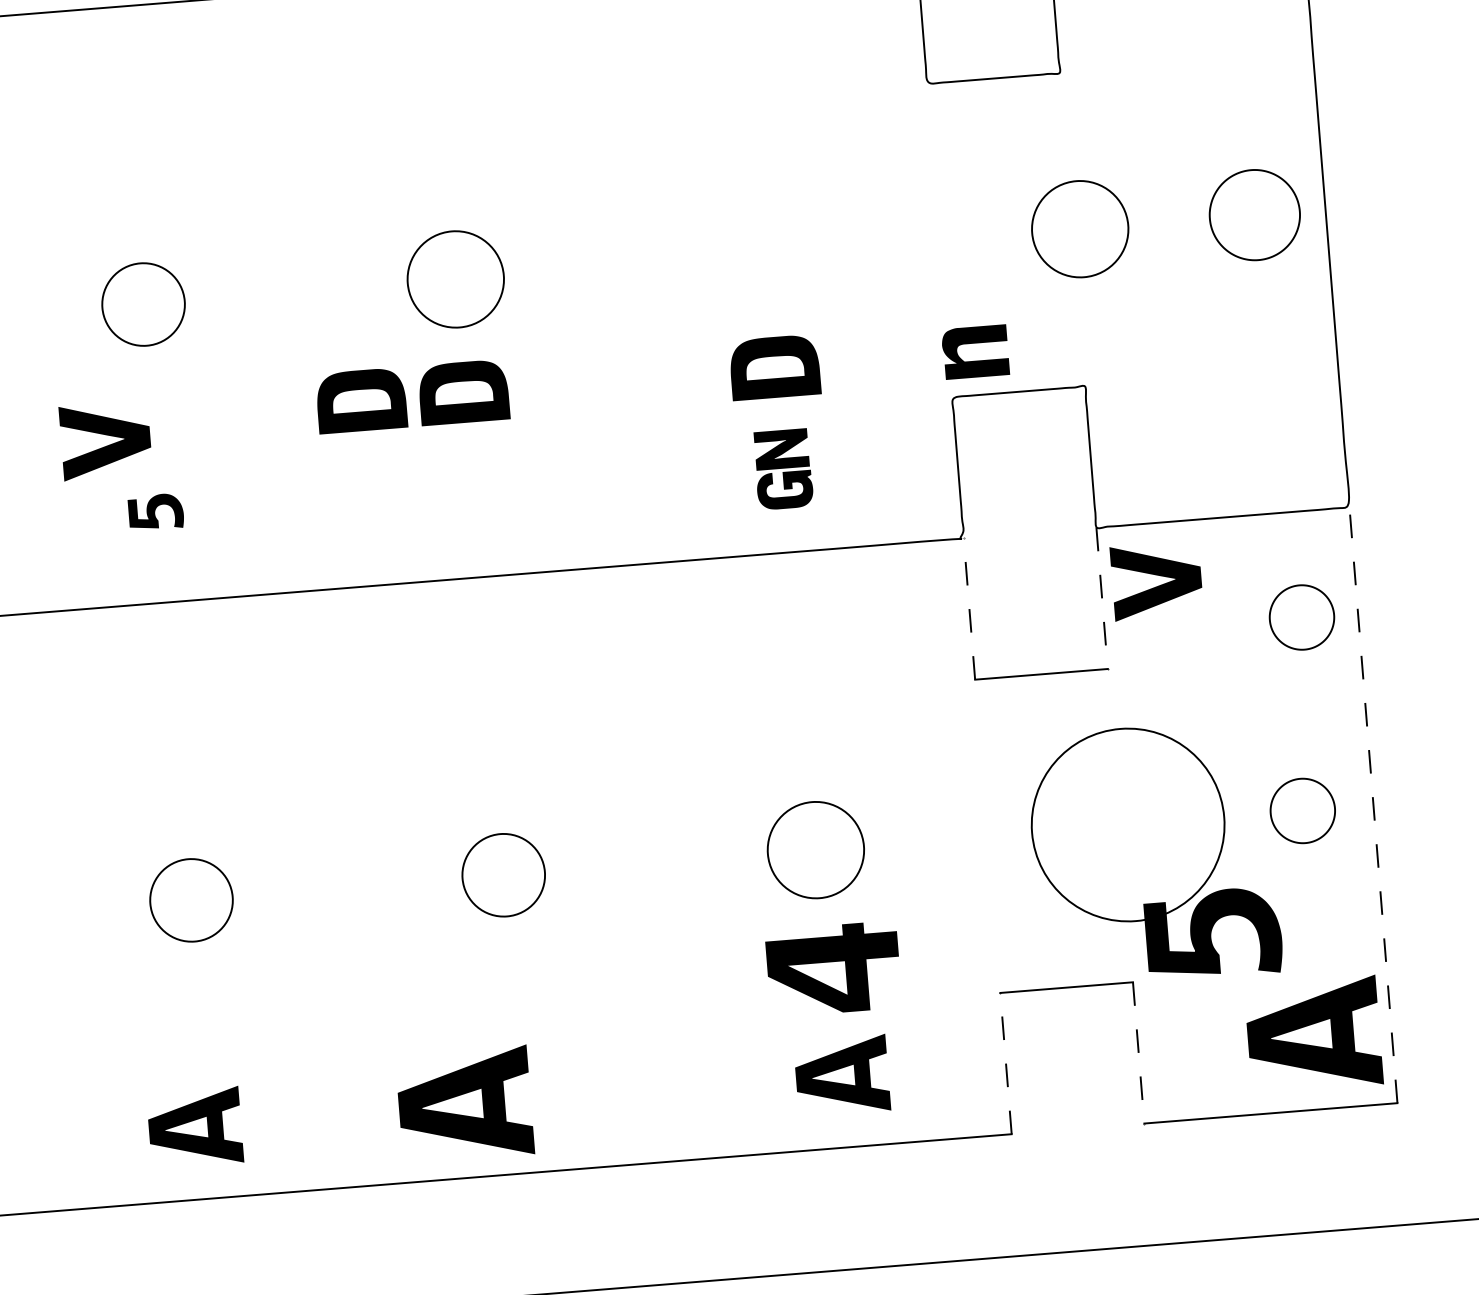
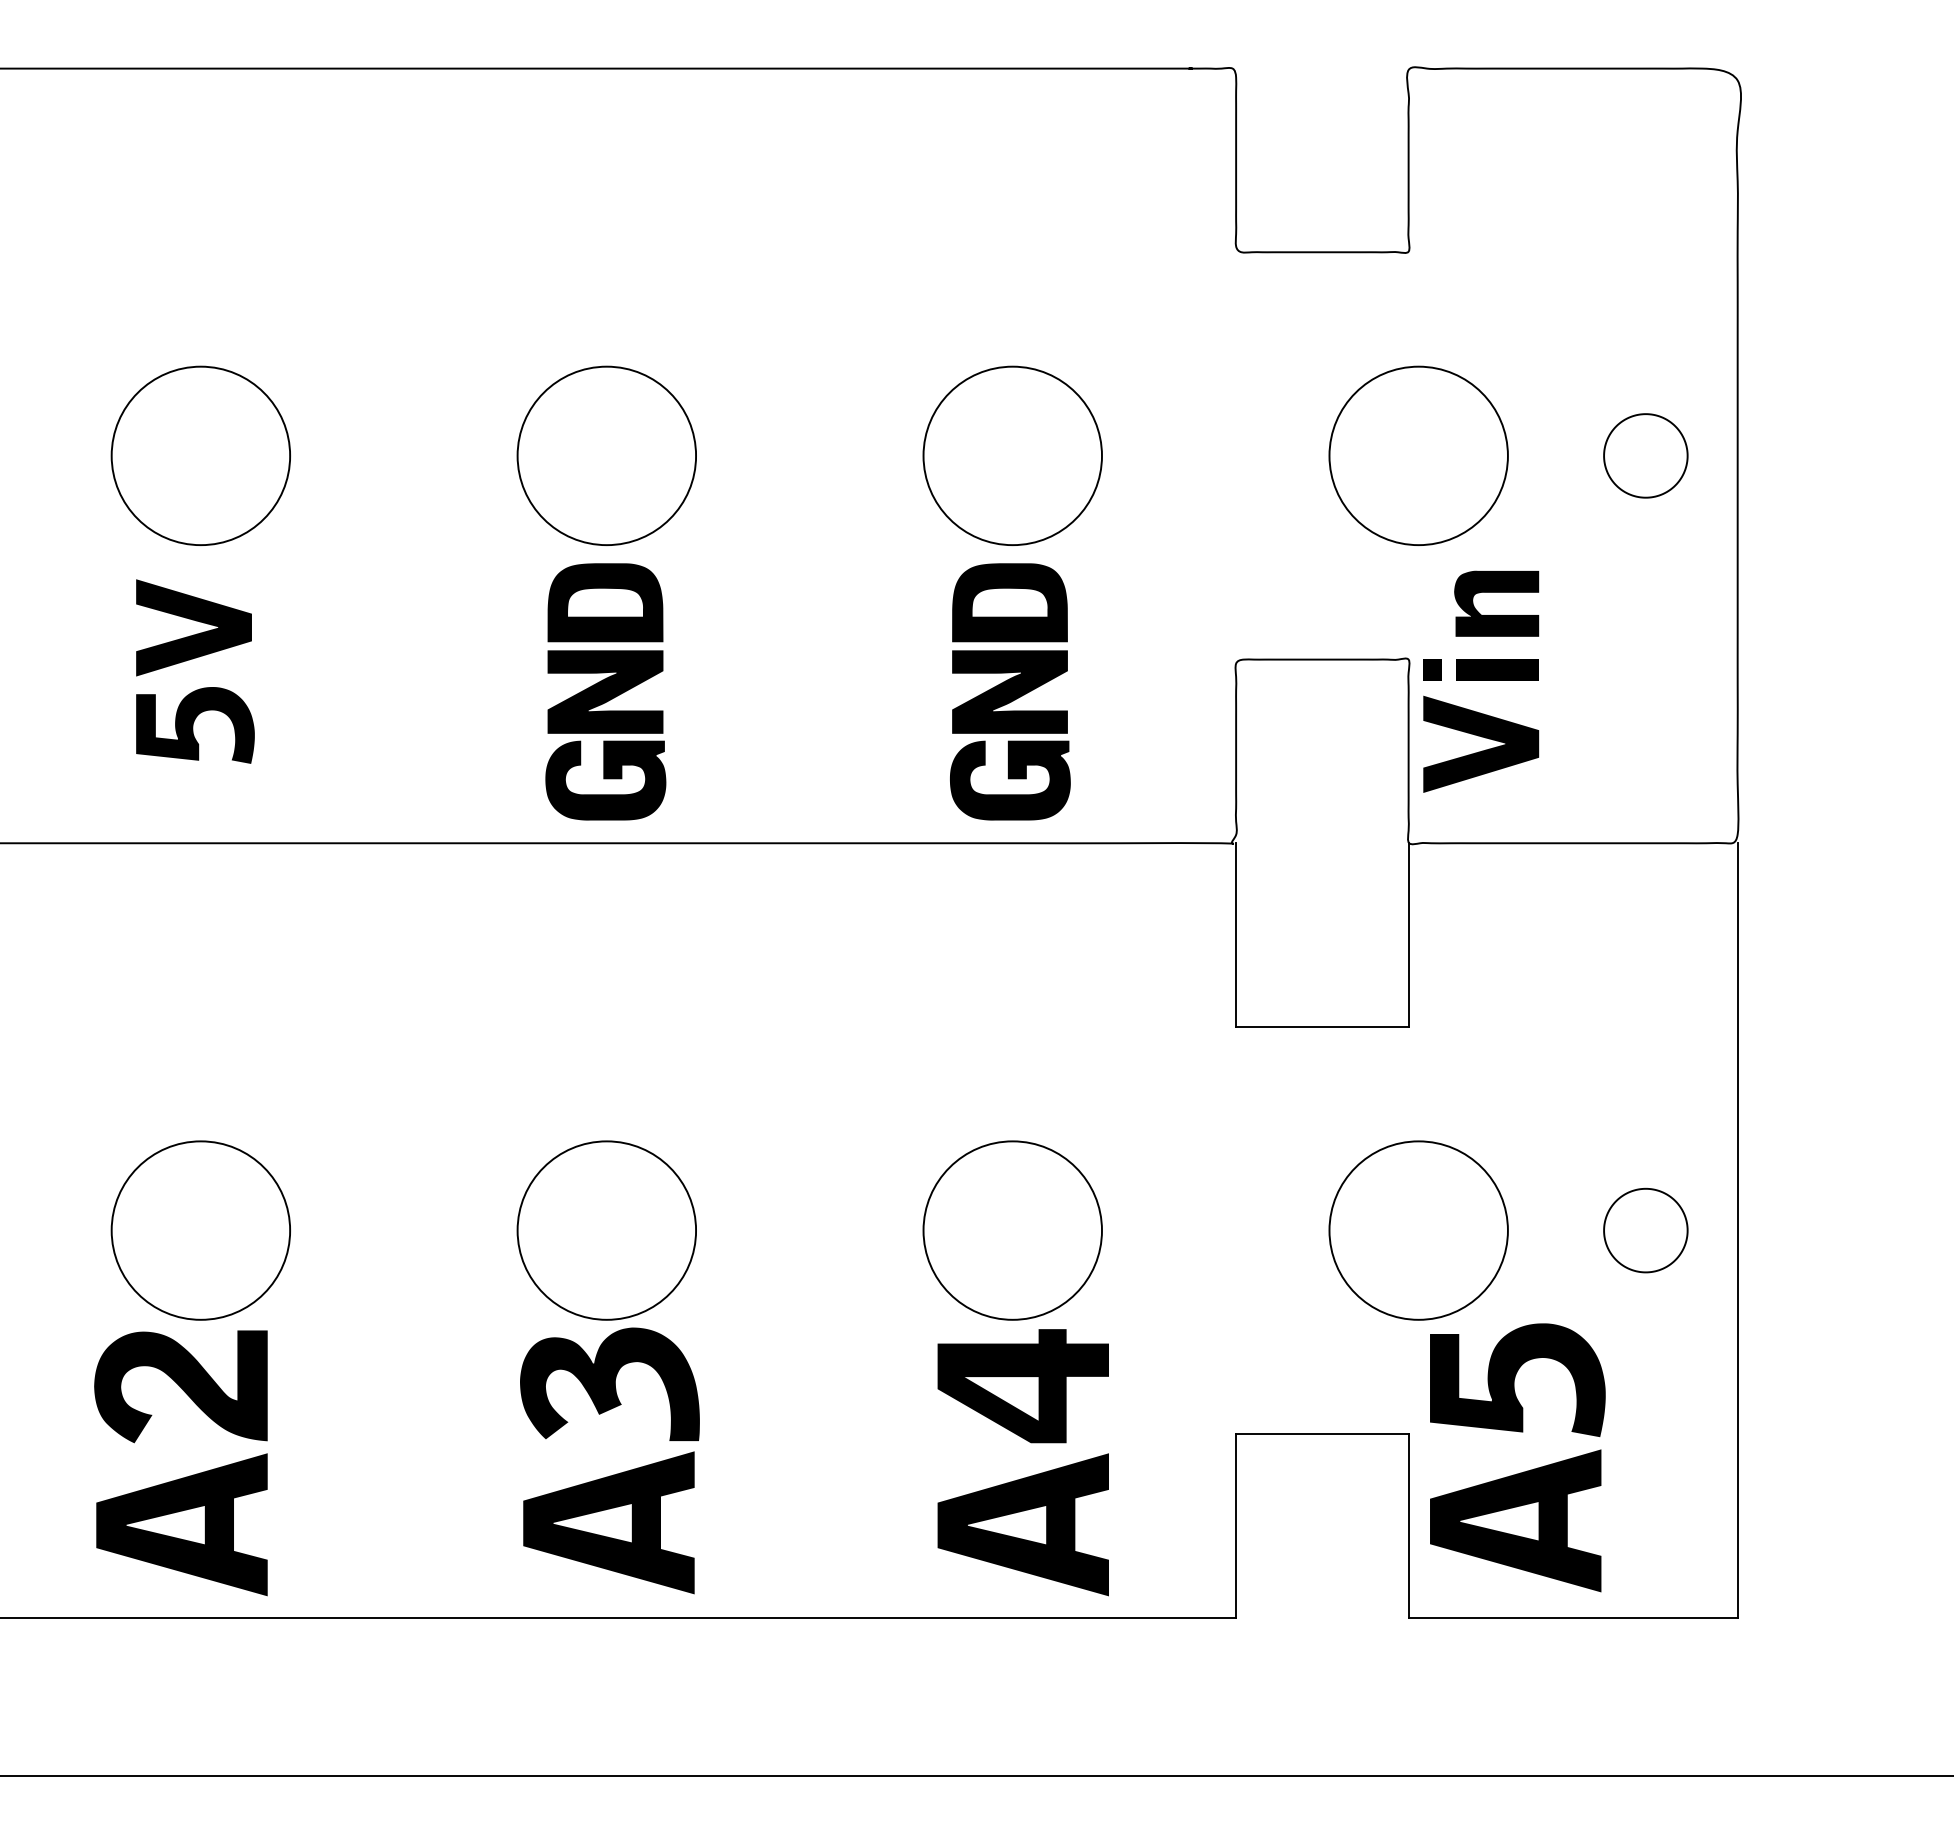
part: (1254, 214) -> (1645, 455), size x0.71
circle: (1080, 228) -> (1418, 455), size x1.43
circle: (767, 254) -> (1012, 455), added
circle: (455, 279) -> (606, 455), size x1.43
circle: (143, 304) -> (200, 455), size x1.67
part: (974, 343) -> (1496, 592), moved
fill: (1154, 388) -> (1497, 669), added
fill: (1103, 392) -> (1431, 669), added
part: (361, 400) -> (472, 602), removed
part: (107, 435) -> (196, 621), moved
fill: (469, 460) -> (605, 691), added
part: (783, 469) -> (1010, 735), size x1.67
part: (156, 512) -> (195, 725), size x1.67
fill: (474, 529) -> (605, 780), added
part: (1157, 580) -> (1481, 743), moved
line: (1102, 598) -> (1408, 935), dashed -> solid
line: (969, 609) -> (1236, 935), dashed -> solid
part: (1301, 617) -> (1664, 980), removed
line: (1373, 805) -> (1737, 1230), dashed -> solid
circle: (1127, 824) -> (1418, 1230), size x0.71
circle: (815, 850) -> (1012, 1230), size x1.43
circle: (503, 875) -> (606, 1230), size x1.67
circle: (191, 900) -> (200, 1230), size x1.67
part: (515, 992) -> (609, 1383), added
fill: (185, 1021) -> (180, 1386), added
part: (1313, 1034) -> (1515, 1520), moved
line: (1138, 1053) -> (1408, 1526), dashed -> solid
line: (1006, 1063) -> (1236, 1526), dashed -> solid
part: (841, 1075) -> (1022, 1524), size x1.43
part: (464, 1104) -> (608, 1522), moved
part: (194, 1127) -> (181, 1524), size x1.43

